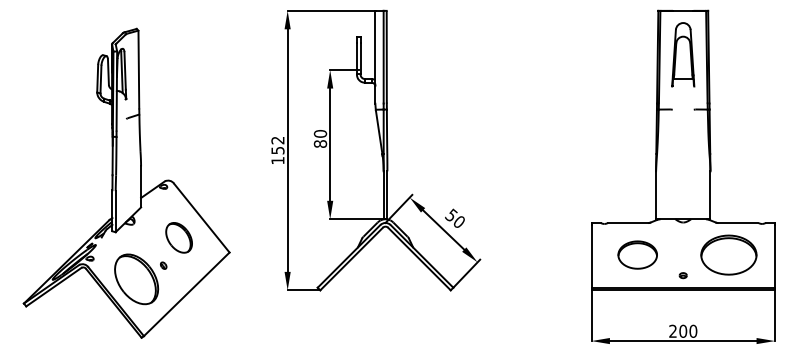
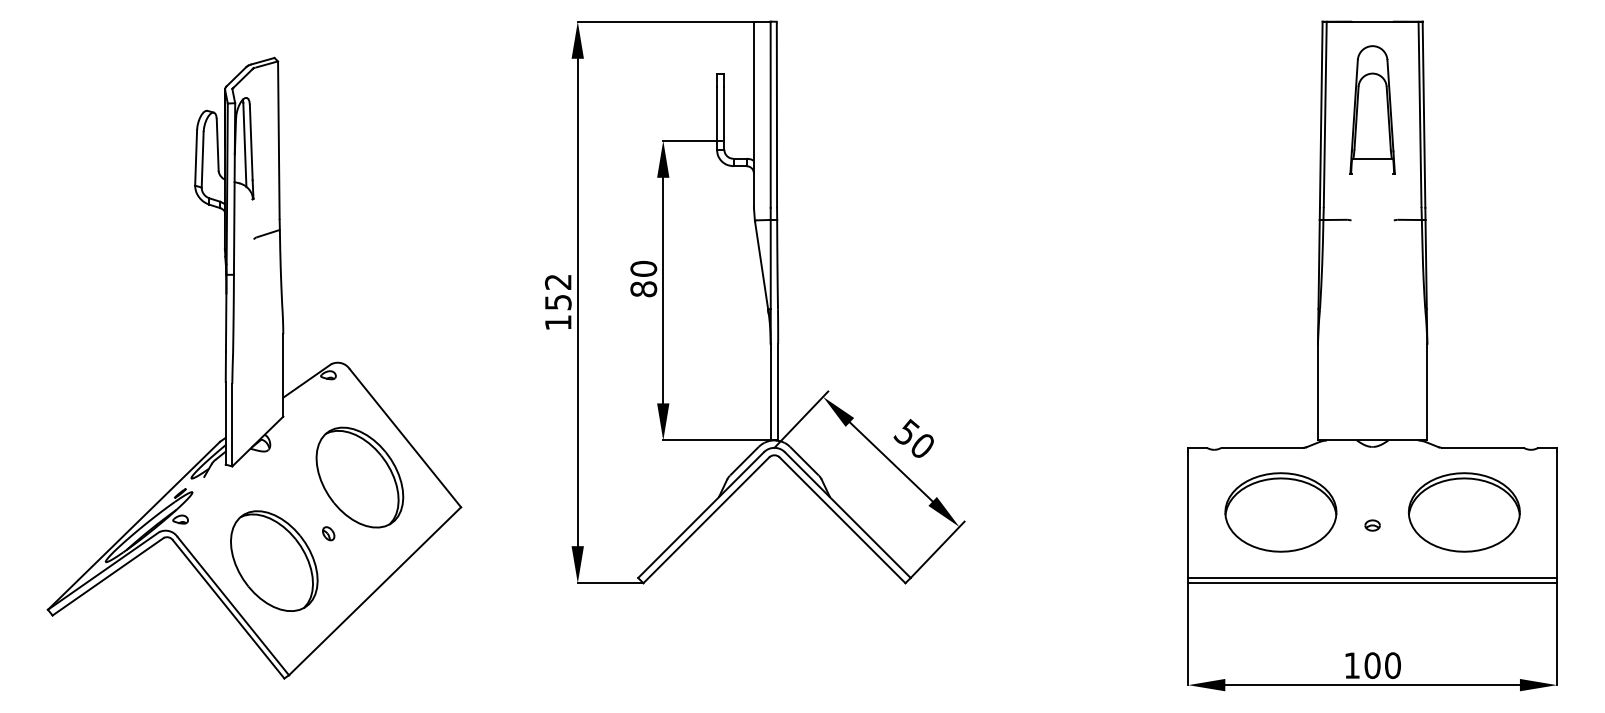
part: (178, 237) -> (358, 477), size x1.67
part: (637, 254) -> (1280, 511), size x1.43
part: (682, 275) -> (1371, 525), moved
text: (672, 330) -> (1351, 663), 200 -> 100

